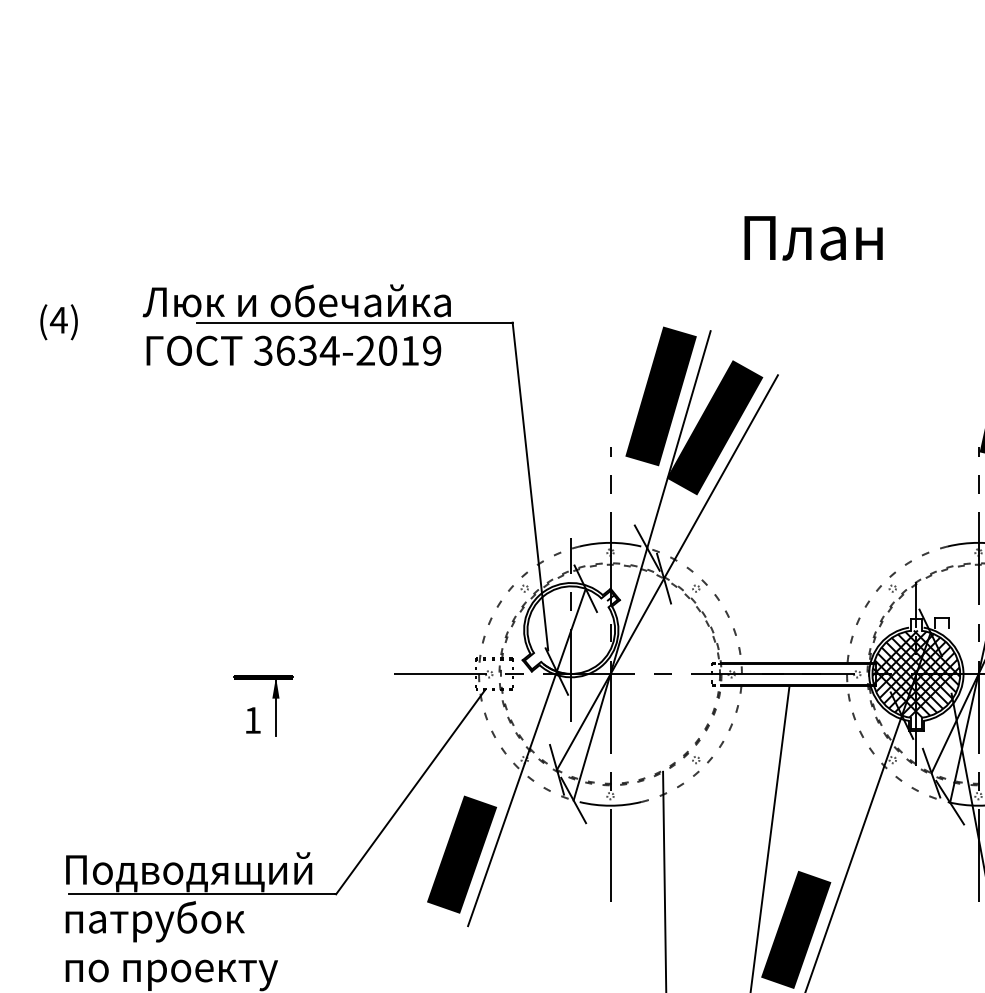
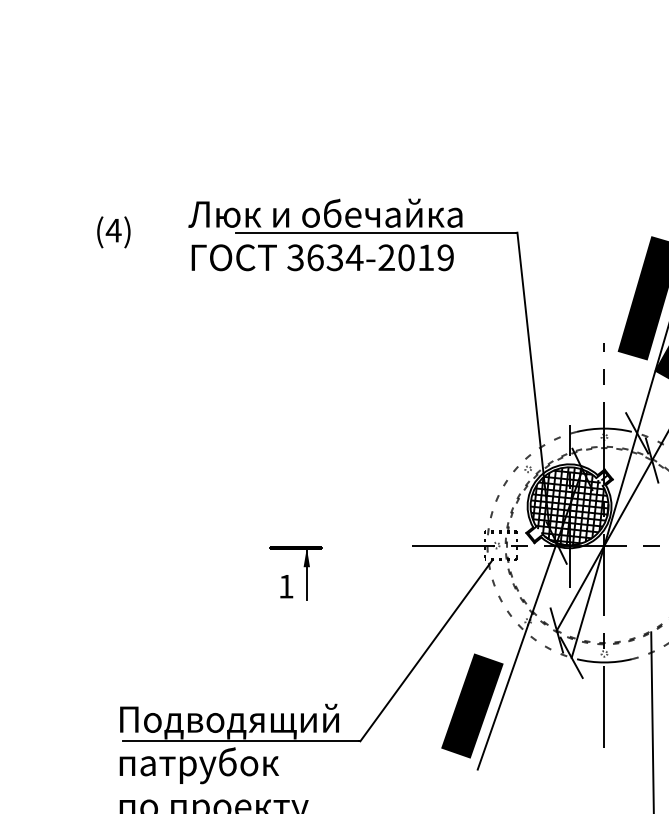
hatch: (571, 629) -> (569, 505), added

